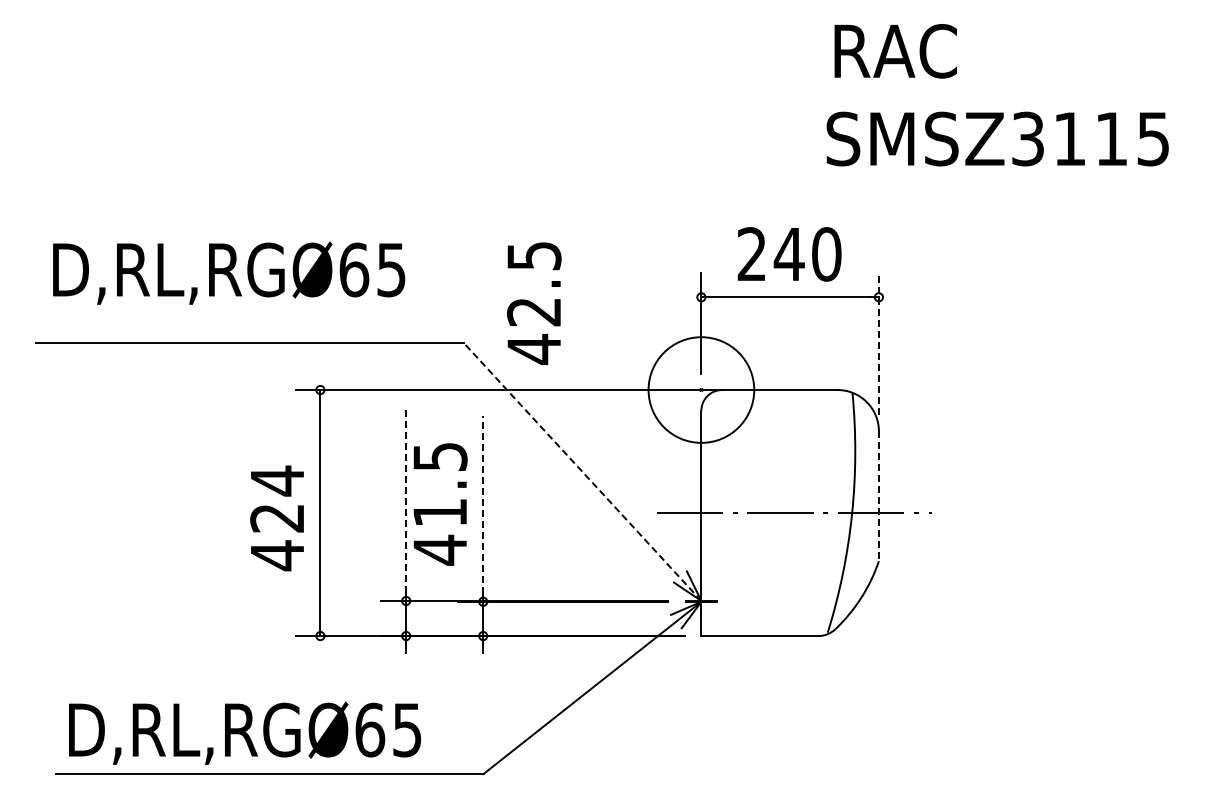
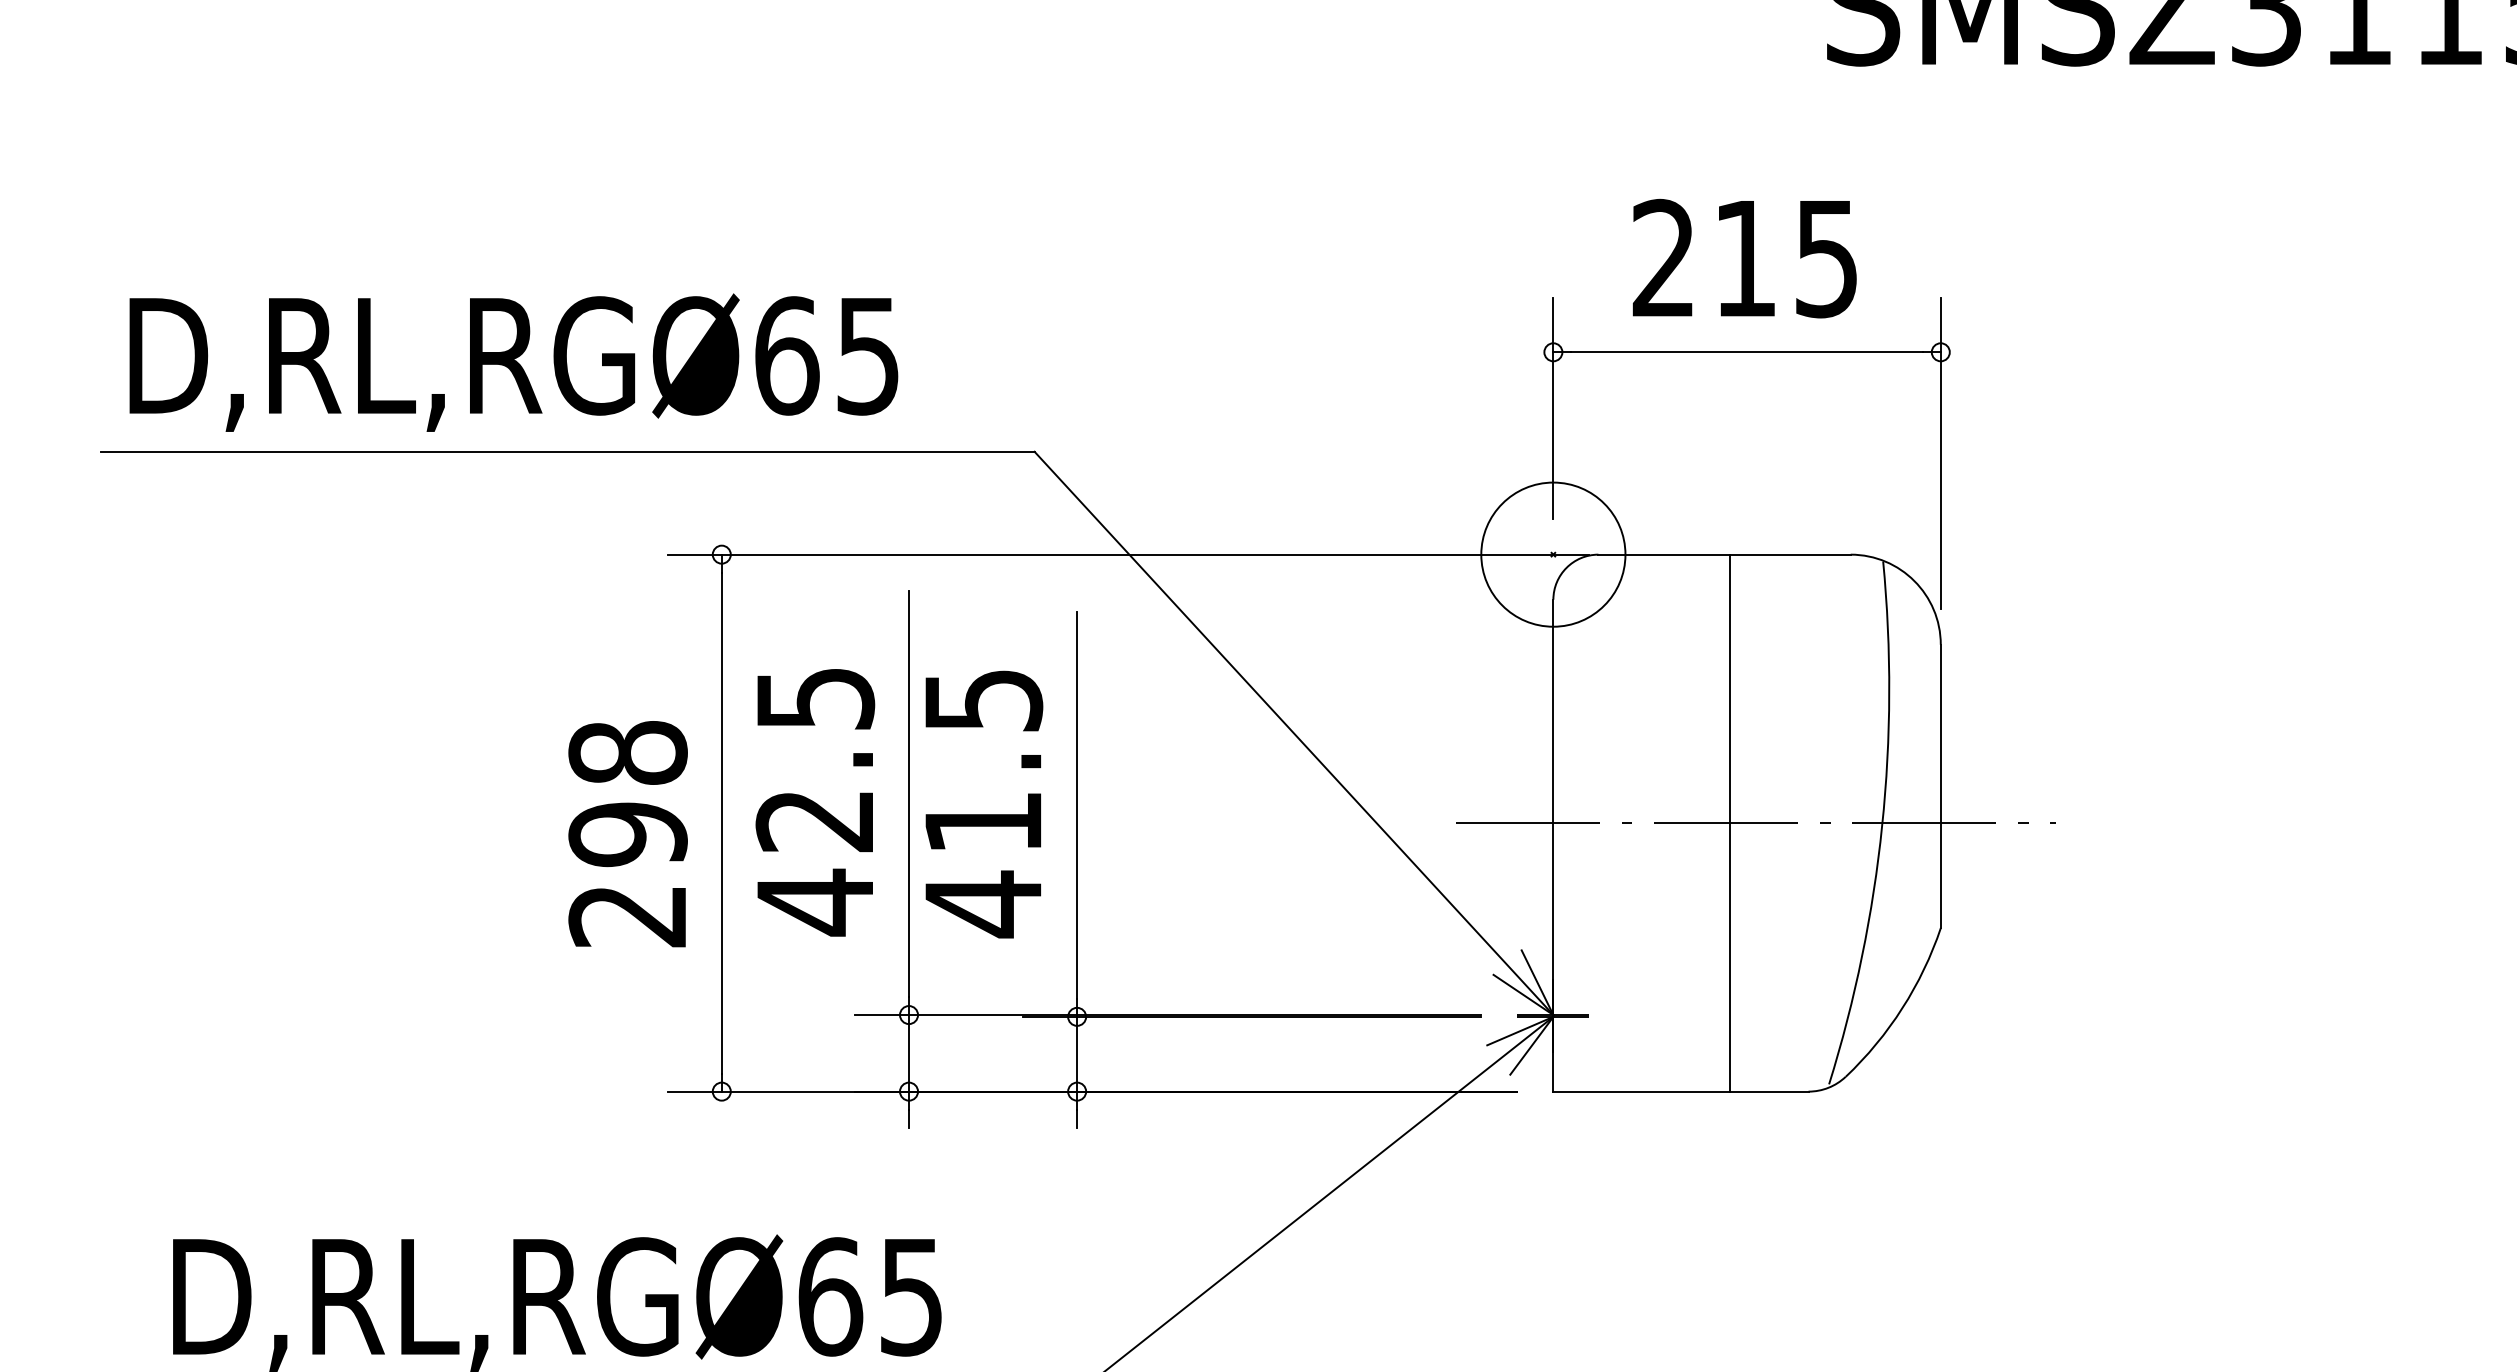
text: (807, 254) -> (1784, 258), 240 -> 215
text: (229, 272) -> (514, 361), moved
text: (534, 303) -> (815, 802), moved
line: (878, 343) -> (1939, 453), dashed -> solid
circle: (701, 390) -> (1553, 555), size x0.62
line: (582, 471) -> (1293, 732), dashed -> solid
line: (878, 496) -> (1939, 787), dashed -> solid
line: (406, 499) -> (909, 793), dashed -> solid
line: (483, 504) -> (1077, 804), dashed -> solid
line: (782, 513) -> (1730, 824), added
text: (277, 518) -> (628, 835), 424 -> 298

